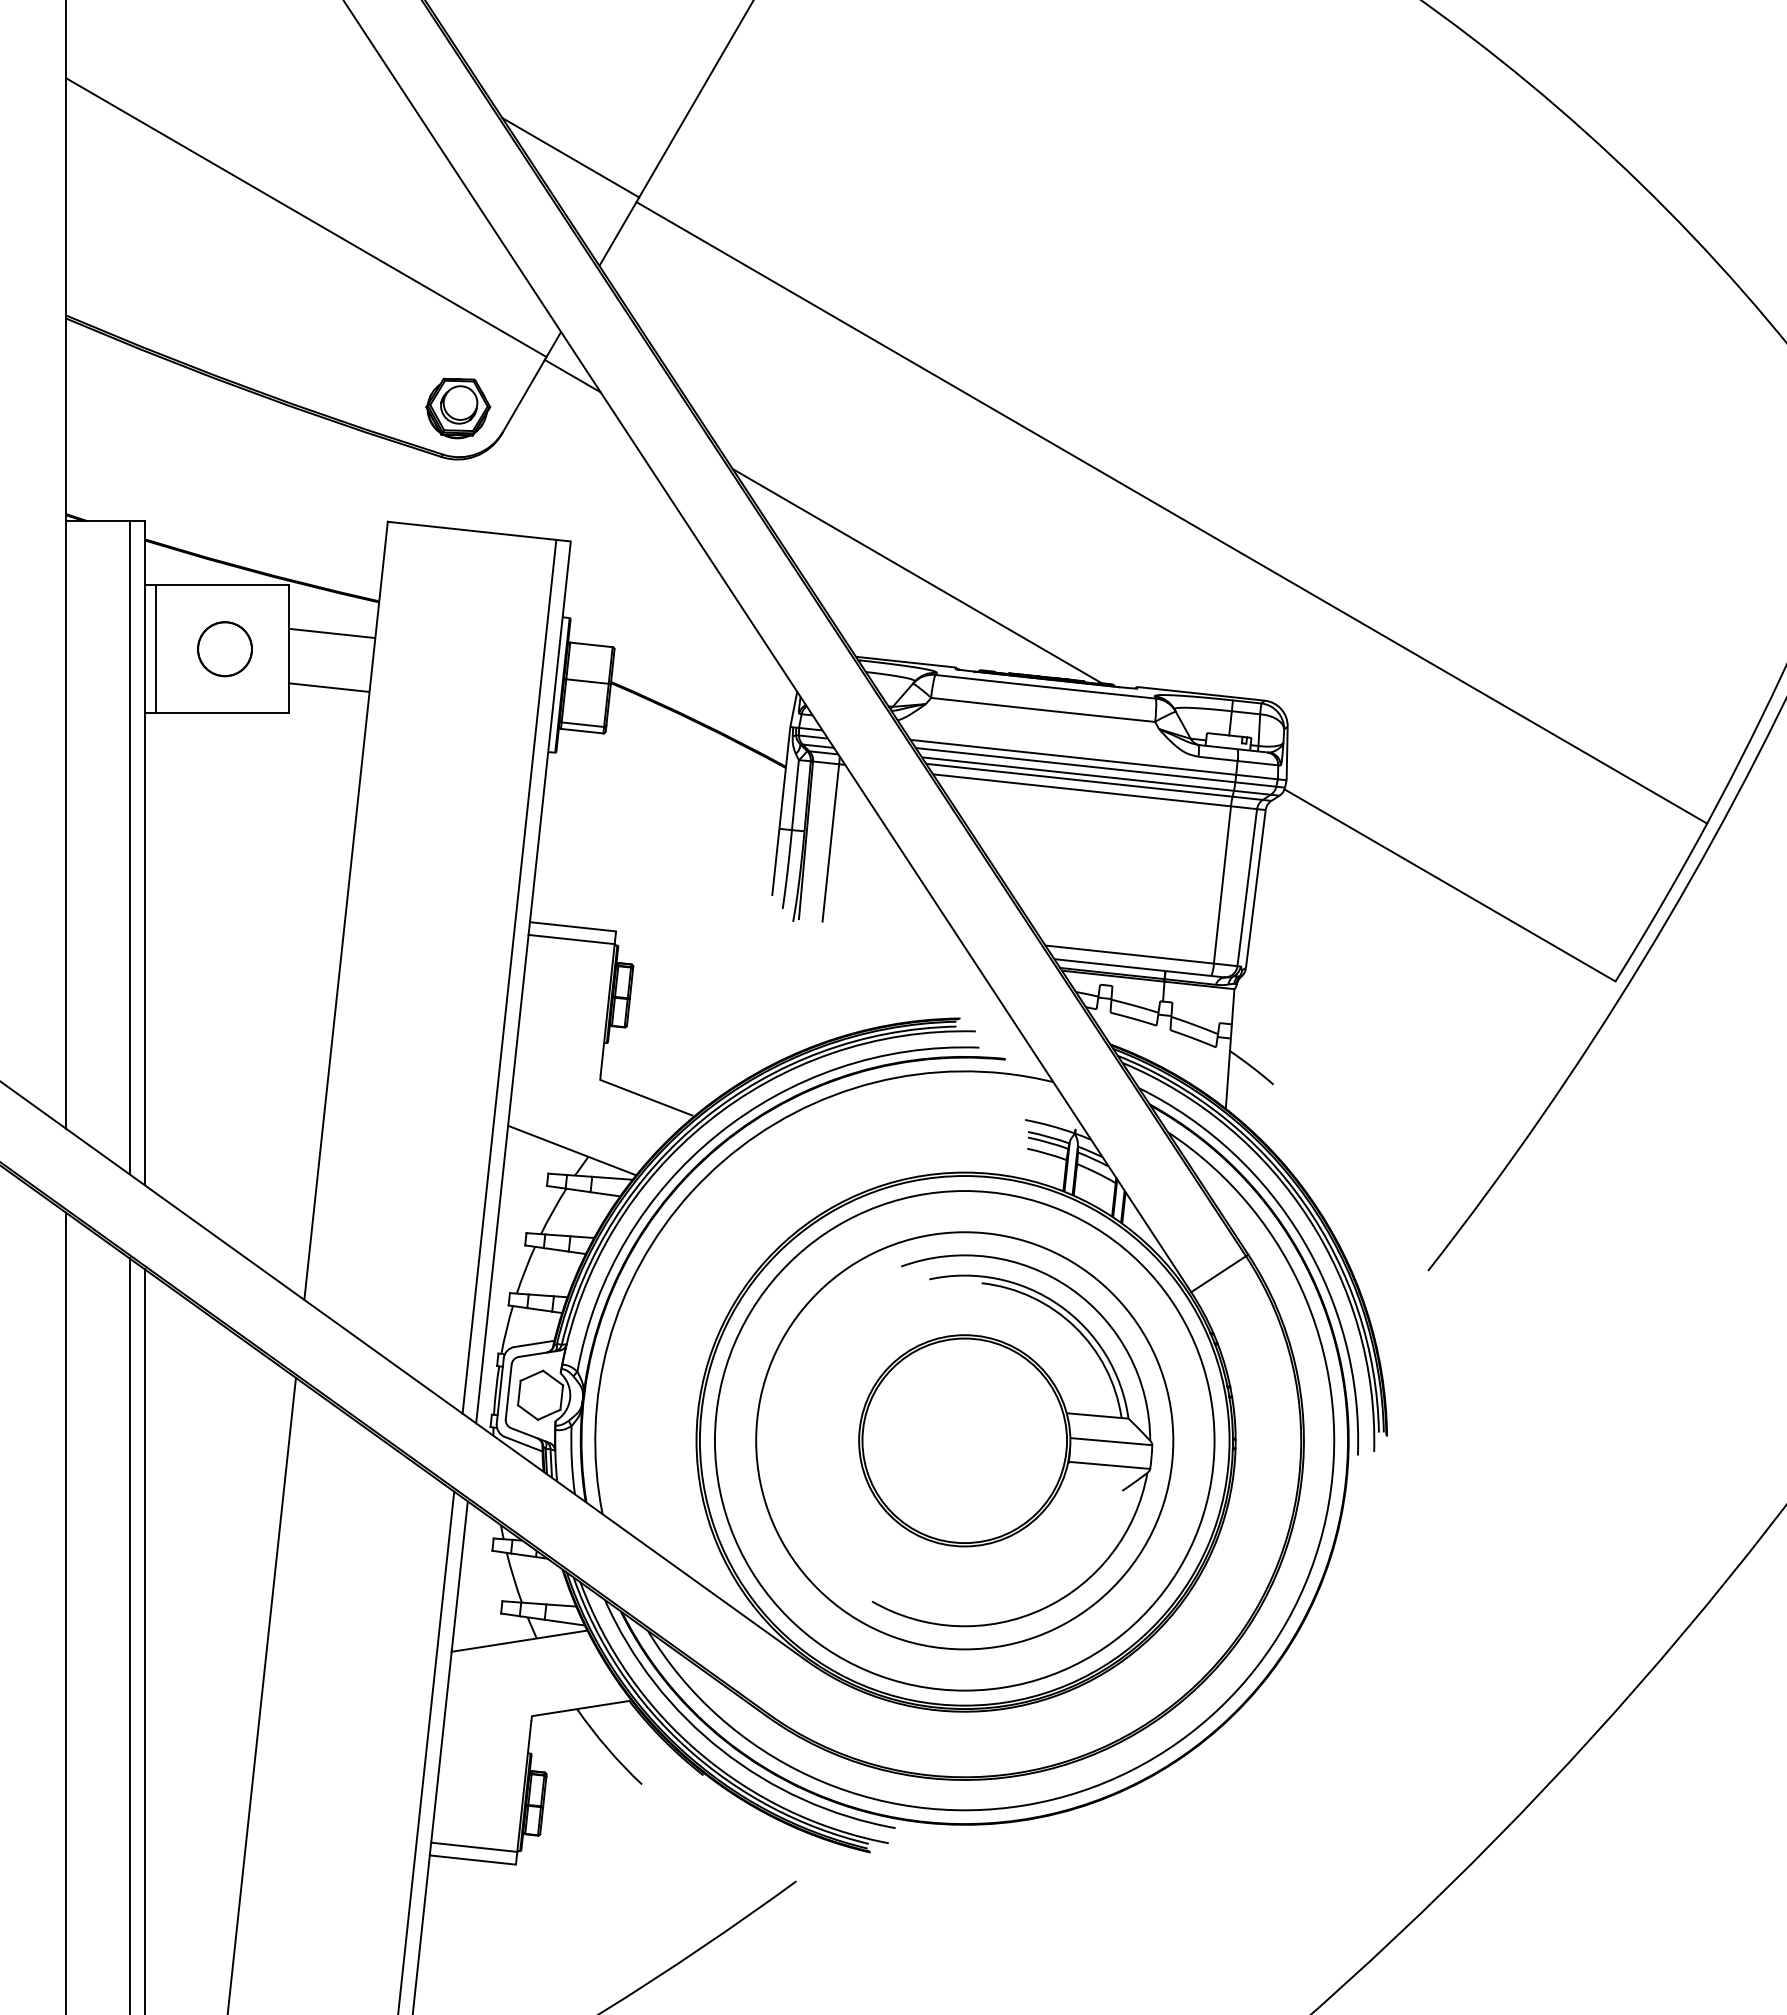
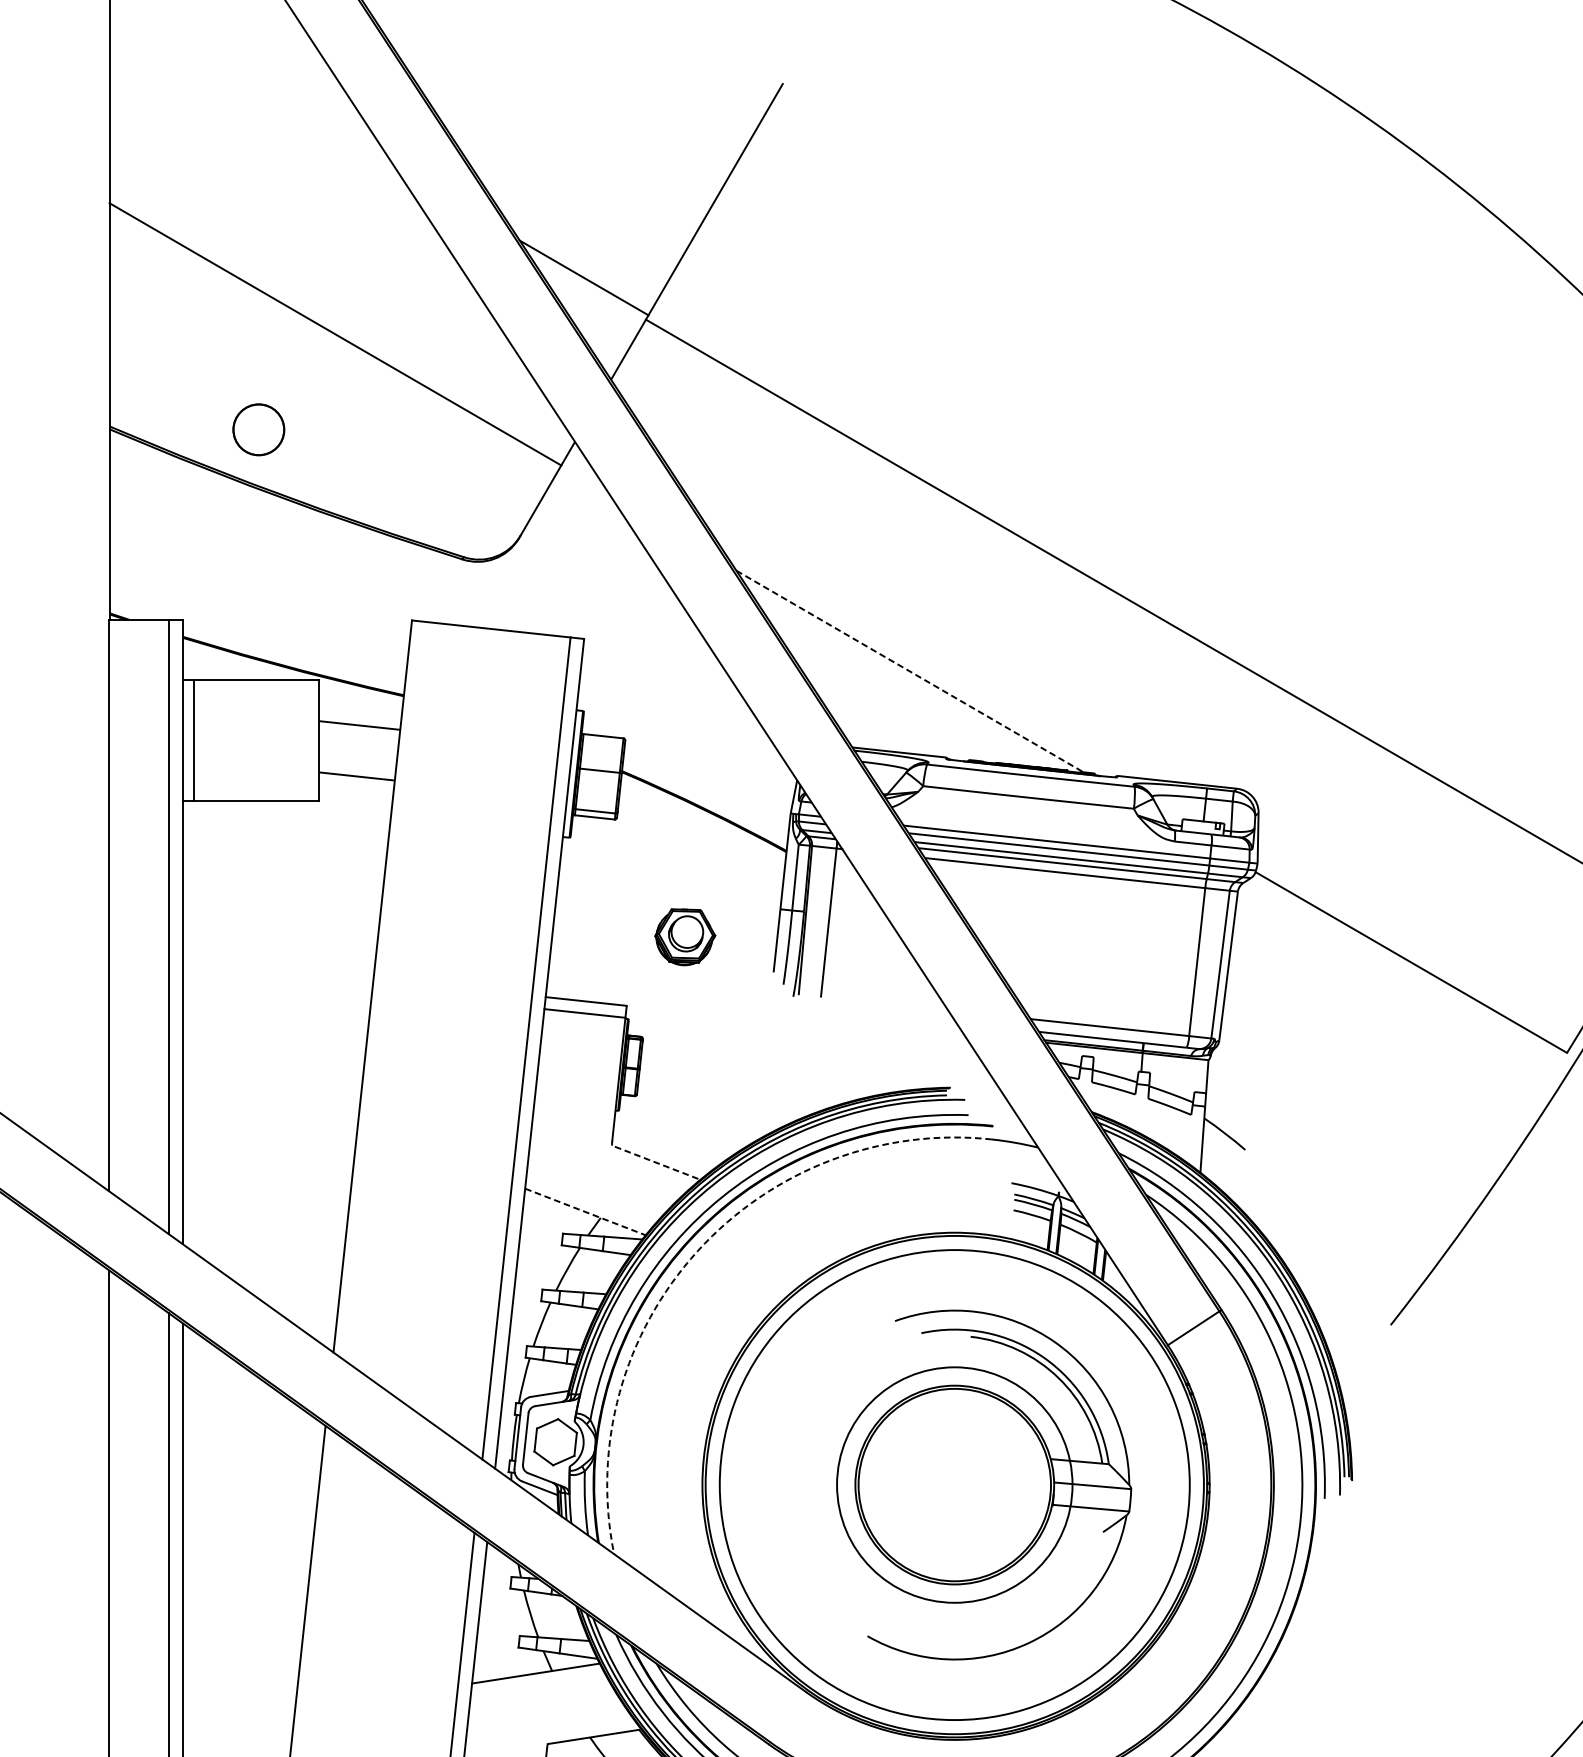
line: (572, 375) -> (585, 482), removed
part: (458, 408) -> (685, 937), moved
line: (917, 576) -> (910, 671), solid -> dashed
circle: (224, 649) -> (258, 430), moved
line: (645, 1097) -> (654, 1162), solid -> dashed
line: (572, 1150) -> (585, 1211), solid -> dashed
arc: (691, 1192) -> (697, 1251), solid -> dashed
circle: (964, 1440) -> (954, 1484), size x0.6

